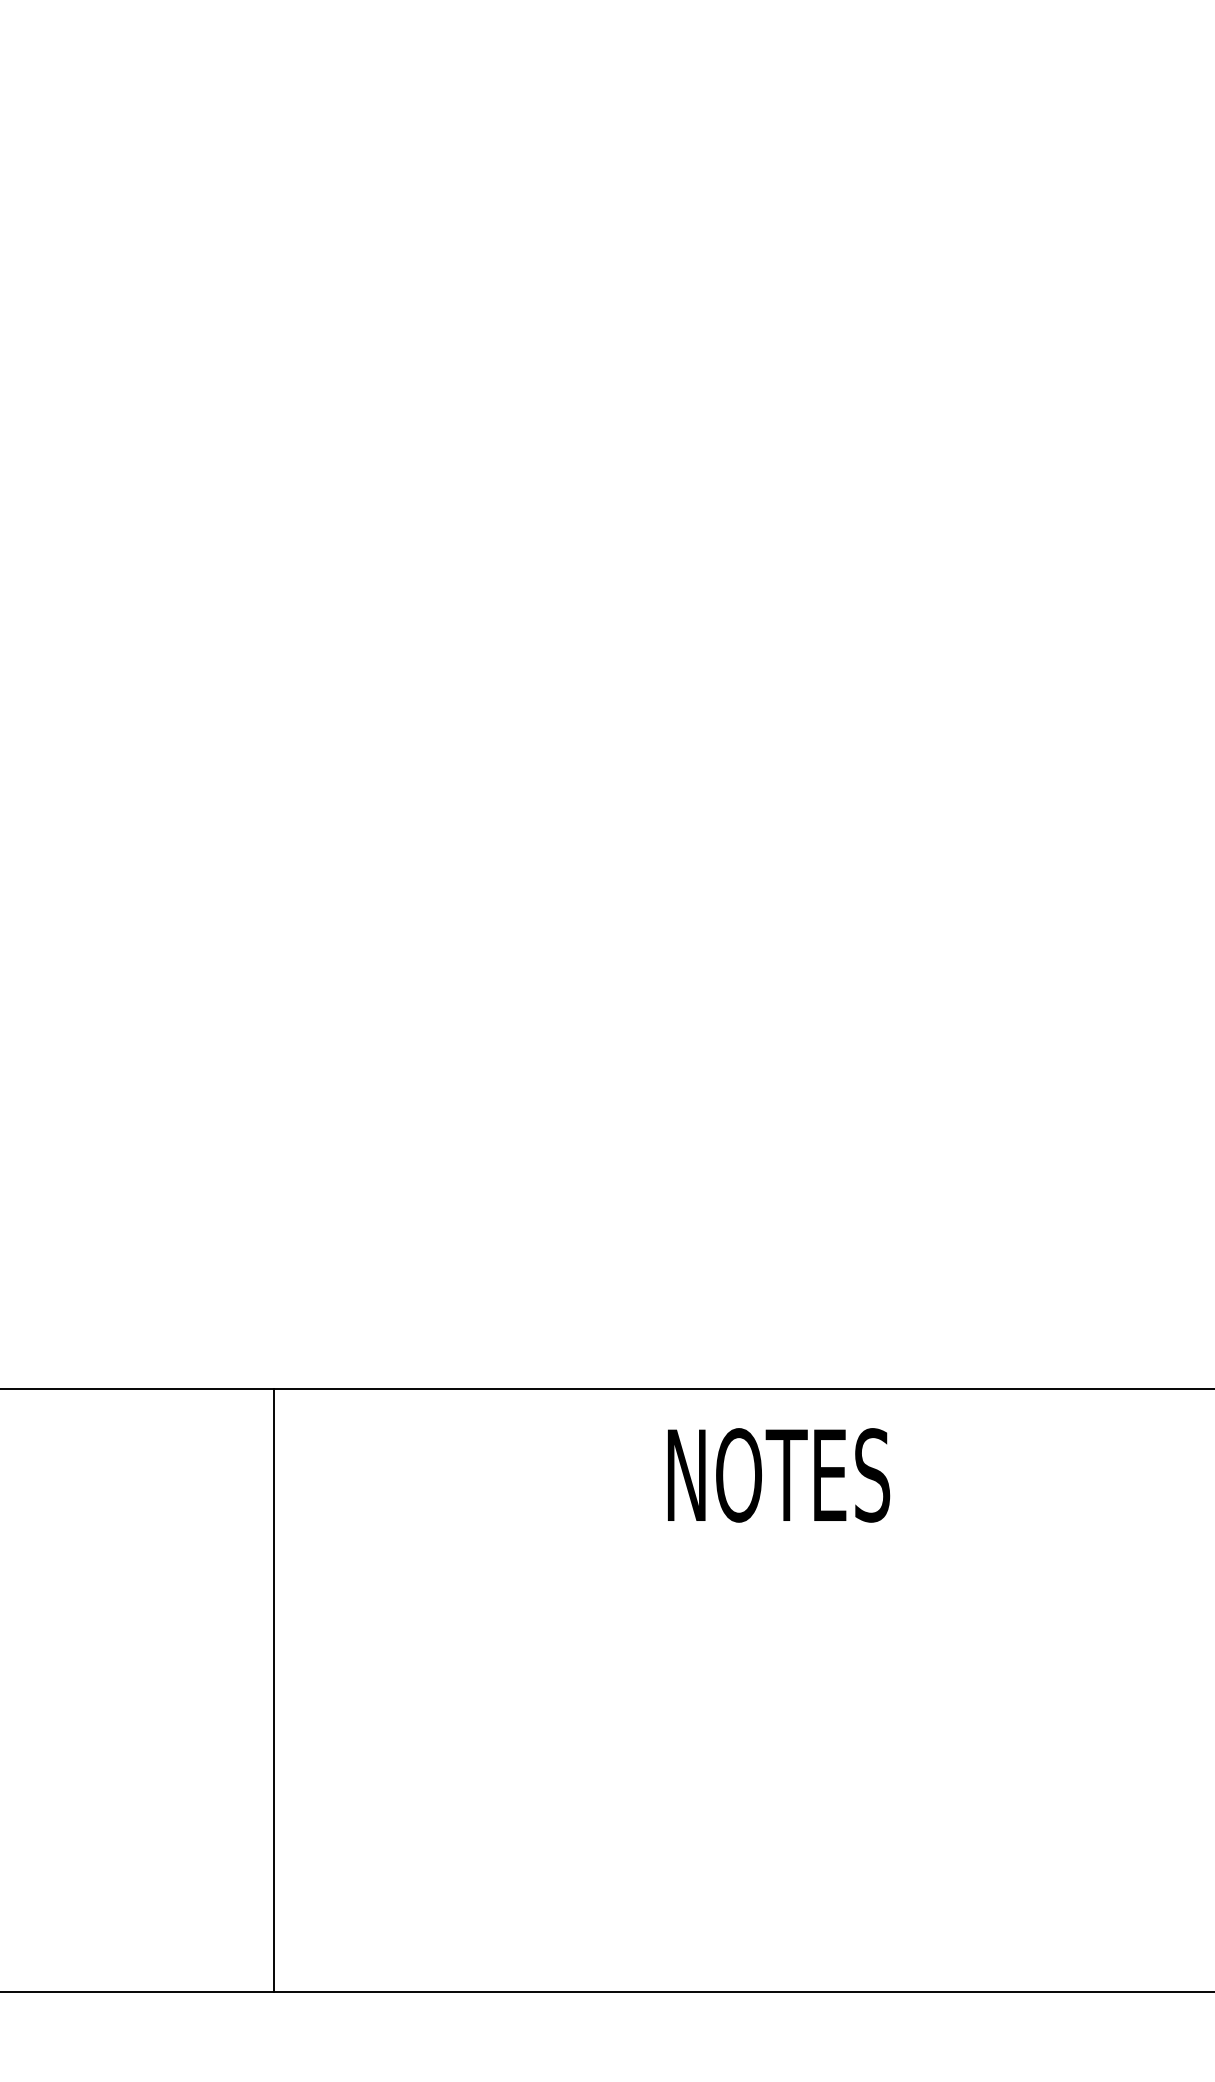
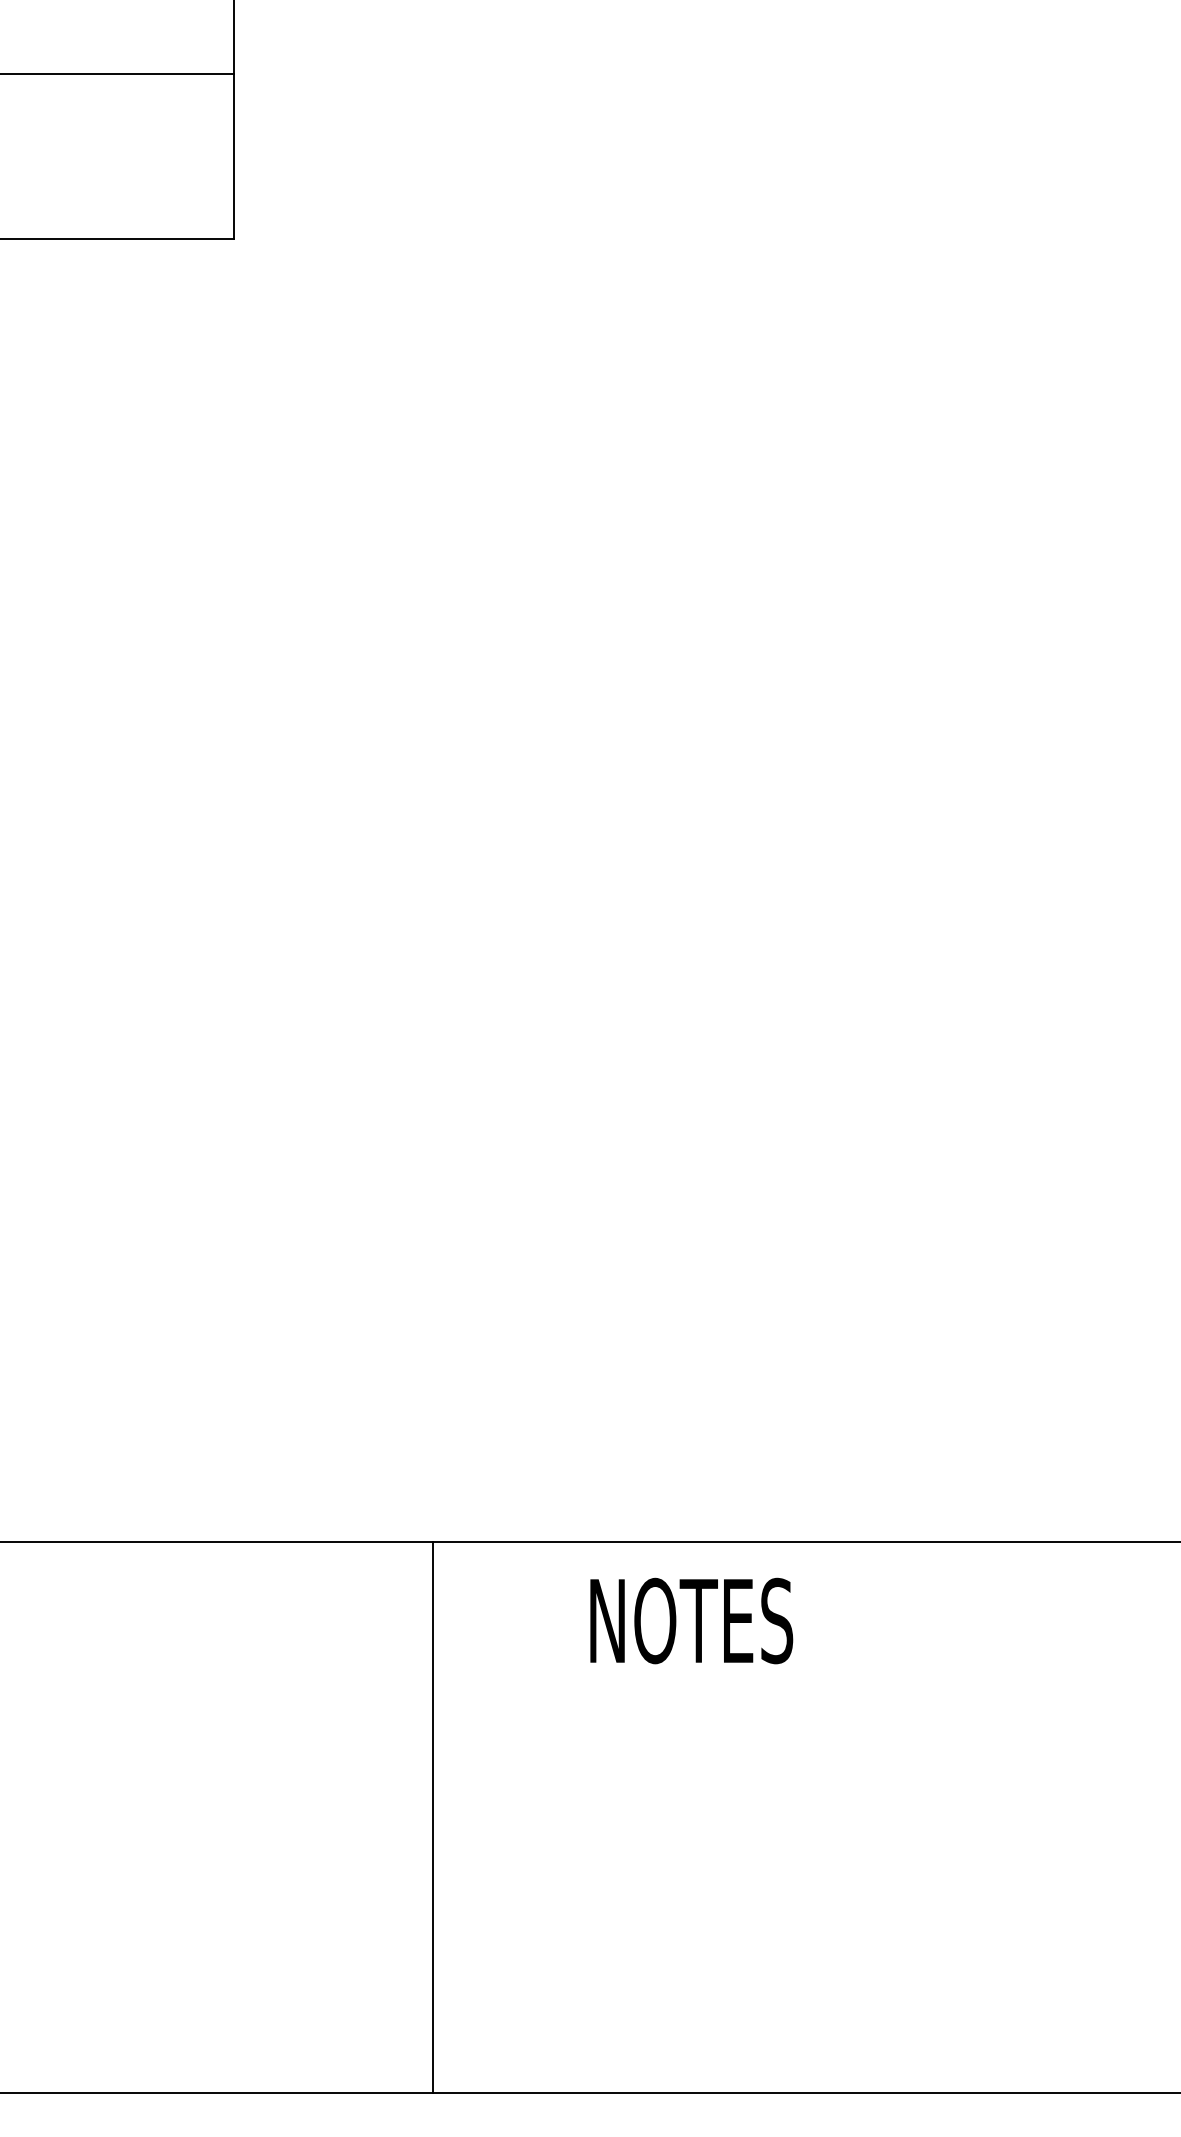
text: (778, 1474) -> (691, 1620), moved
line: (273, 1690) -> (432, 1817), moved

